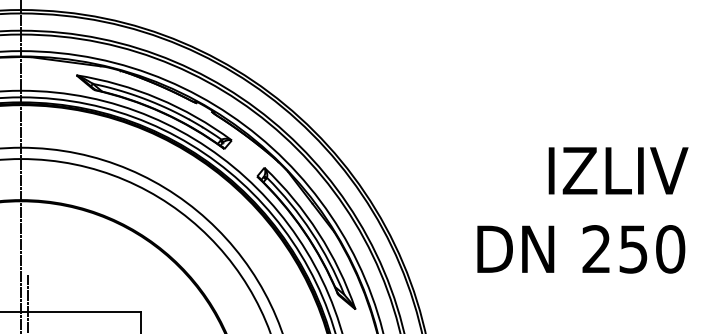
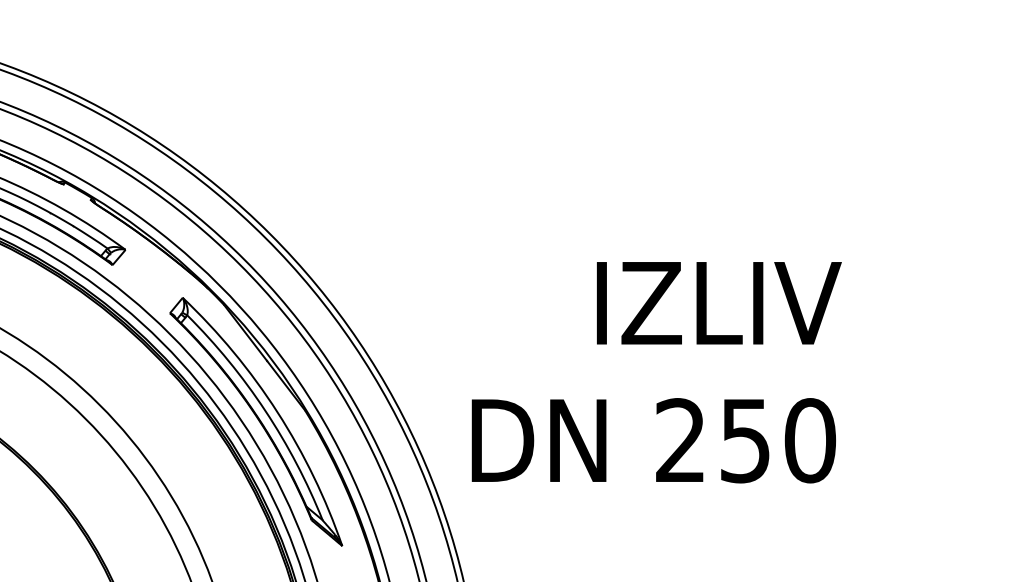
text: (582, 210) -> (655, 372), moved

